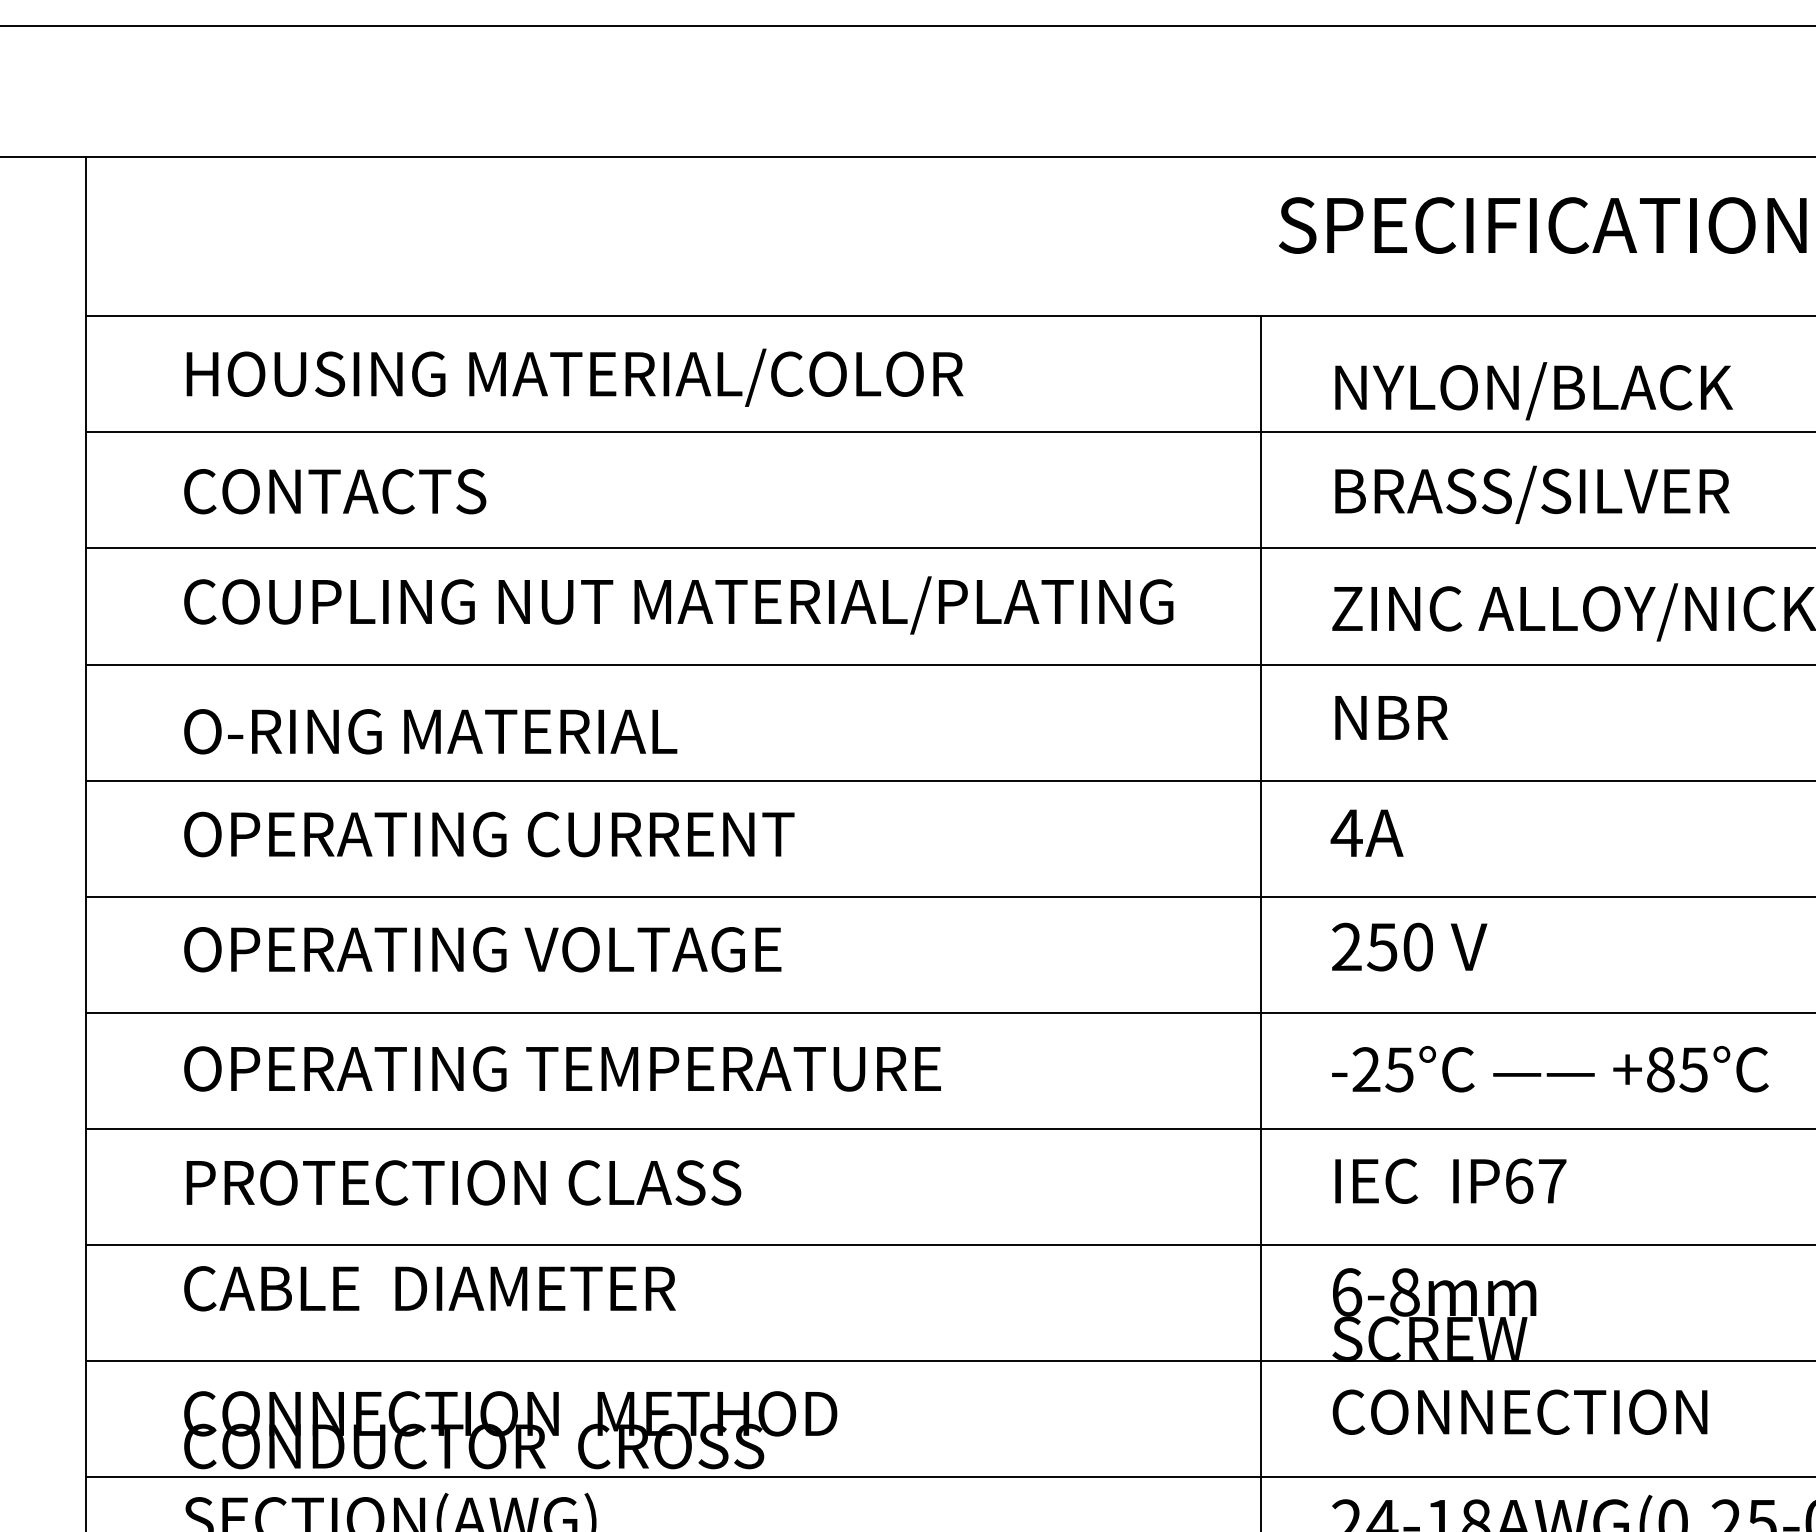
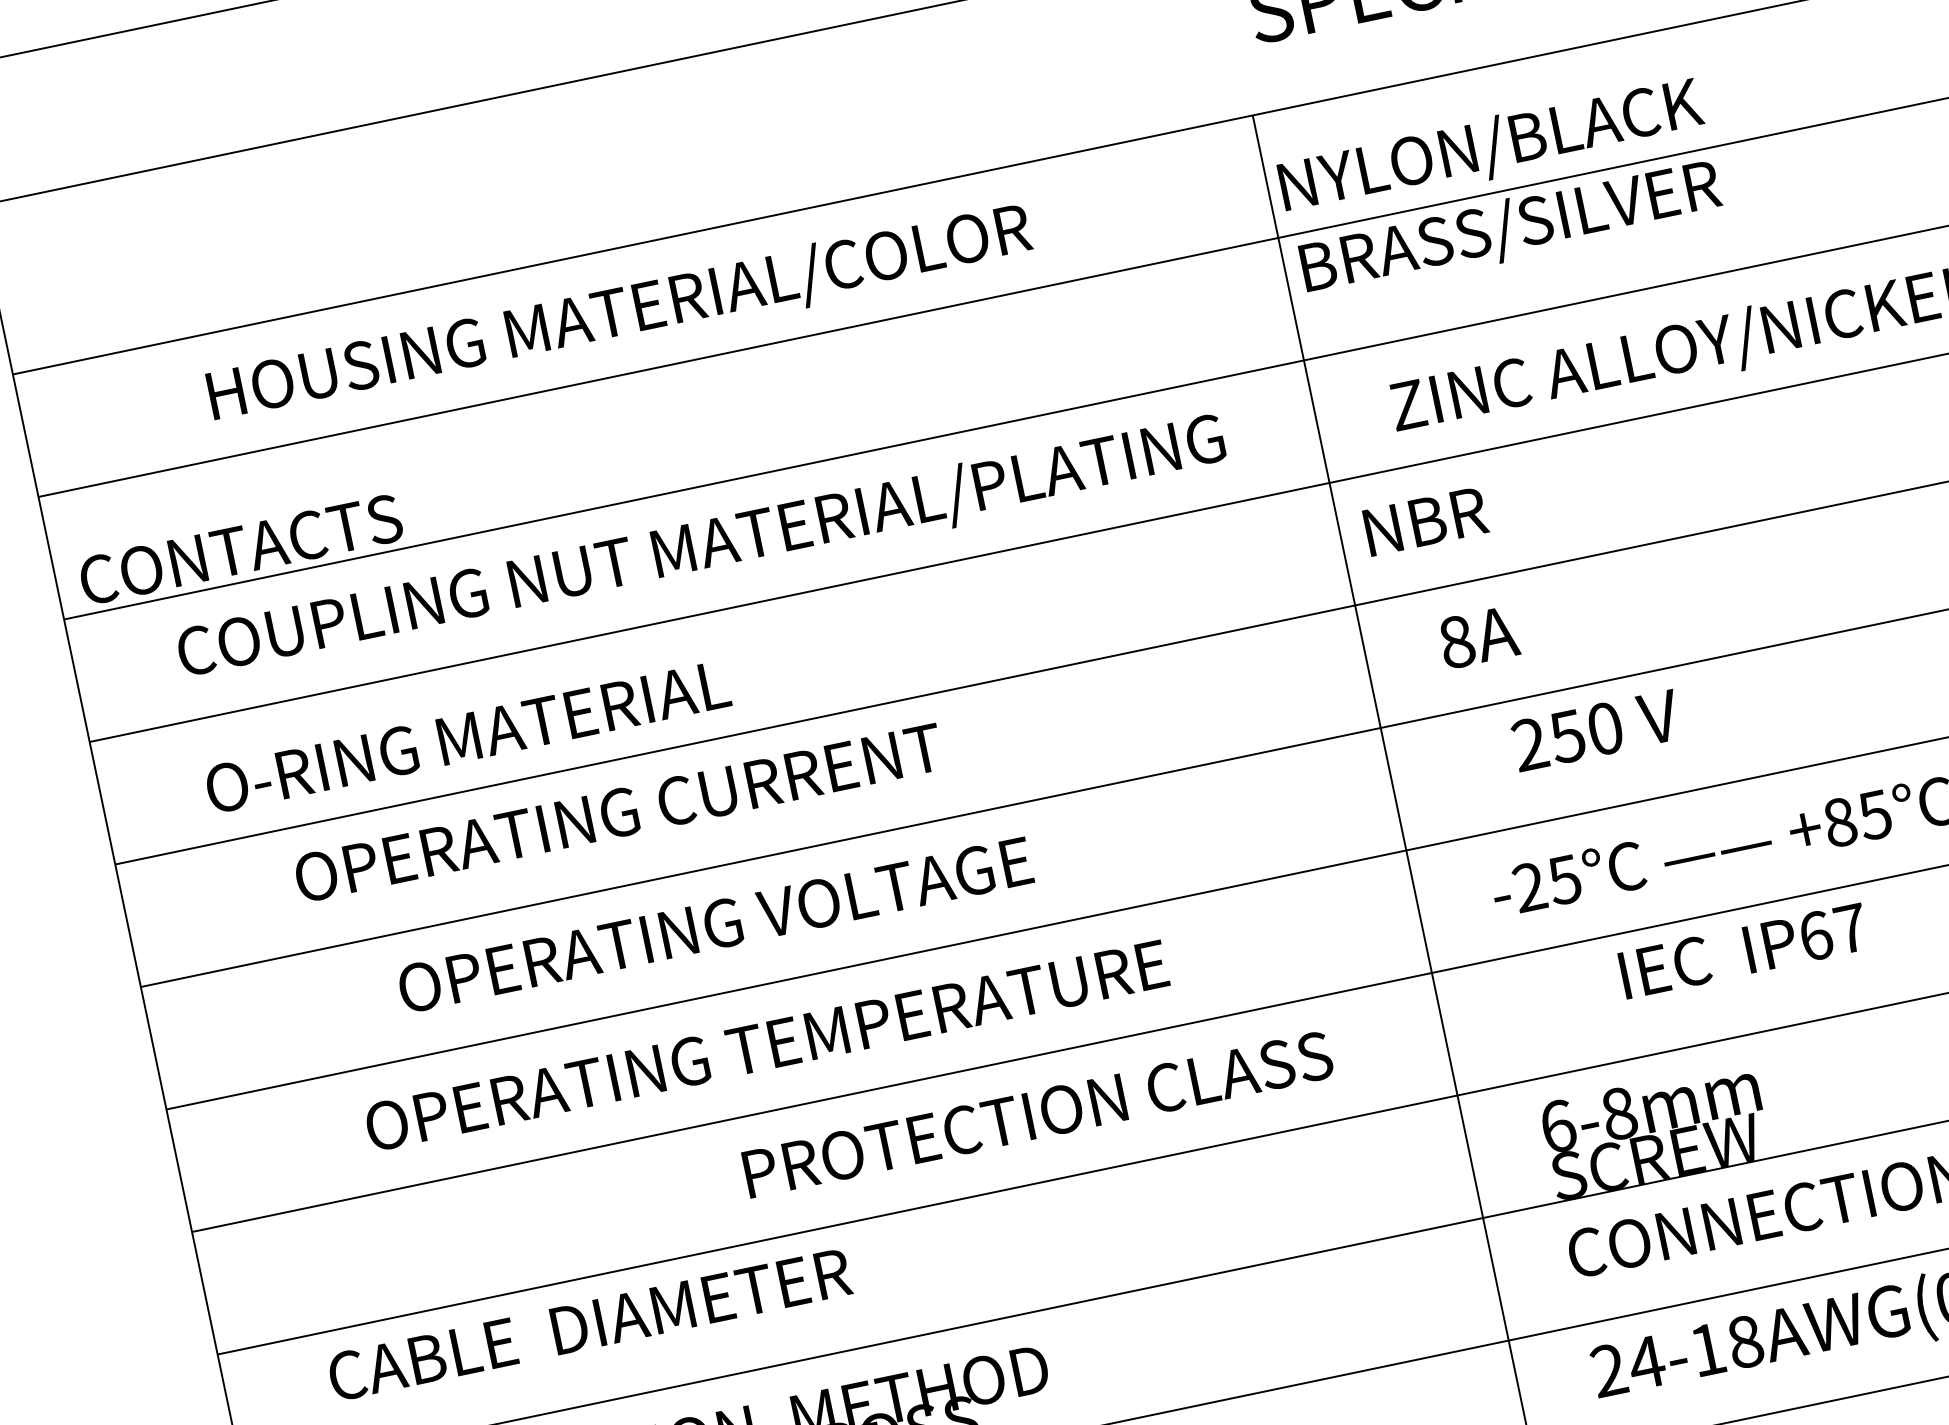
text: (574, 377) -> (619, 315), moved
text: (1533, 391) -> (1491, 148), moved
text: (335, 491) -> (241, 549), moved
text: (1532, 494) -> (1511, 229), moved
text: (1391, 717) -> (1425, 521), moved
text: (1346, 833) -> (1456, 642), 4A -> 8A
text: (489, 834) -> (618, 812), moved
text: (1409, 946) -> (1595, 730), moved
text: (482, 949) -> (715, 925), moved
text: (562, 1068) -> (766, 1045), moved
text: (1450, 1180) -> (1743, 950), moved
text: (463, 1182) -> (1037, 1114), moved

